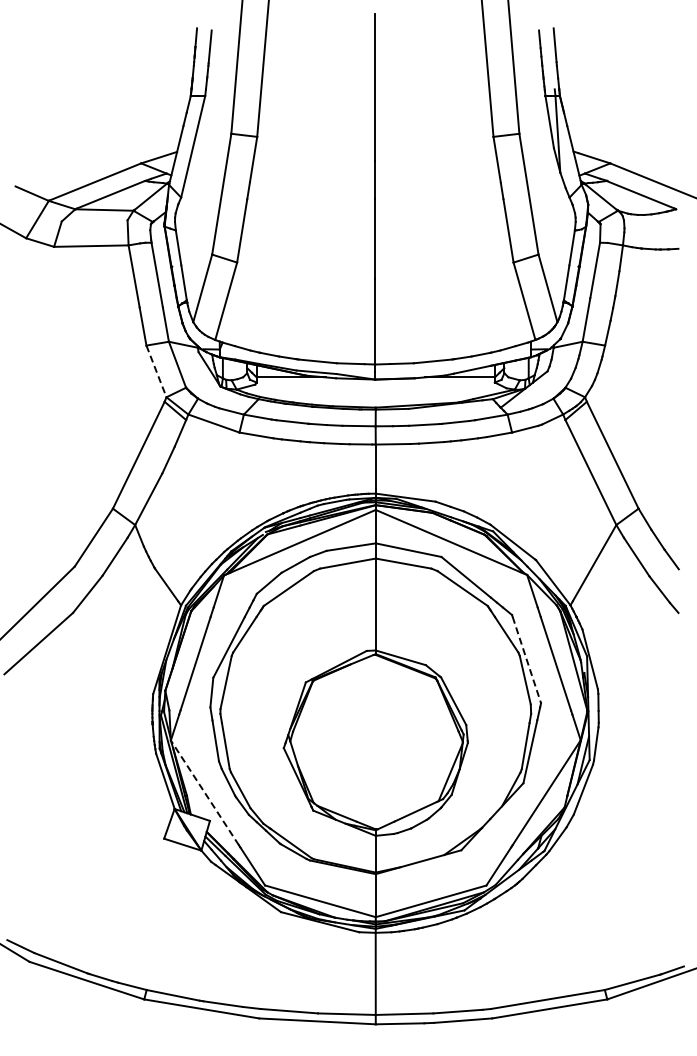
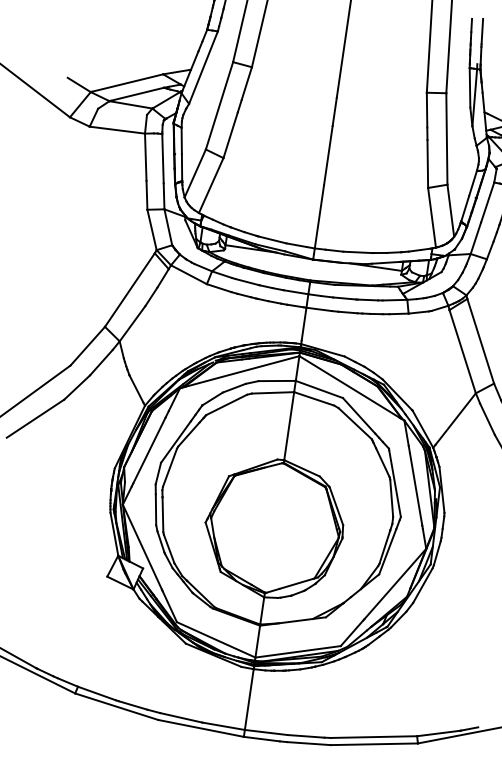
line: (156, 371) -> (152, 230), dashed -> solid
line: (527, 660) -> (395, 483), dashed -> solid
line: (204, 792) -> (142, 546), dashed -> solid

